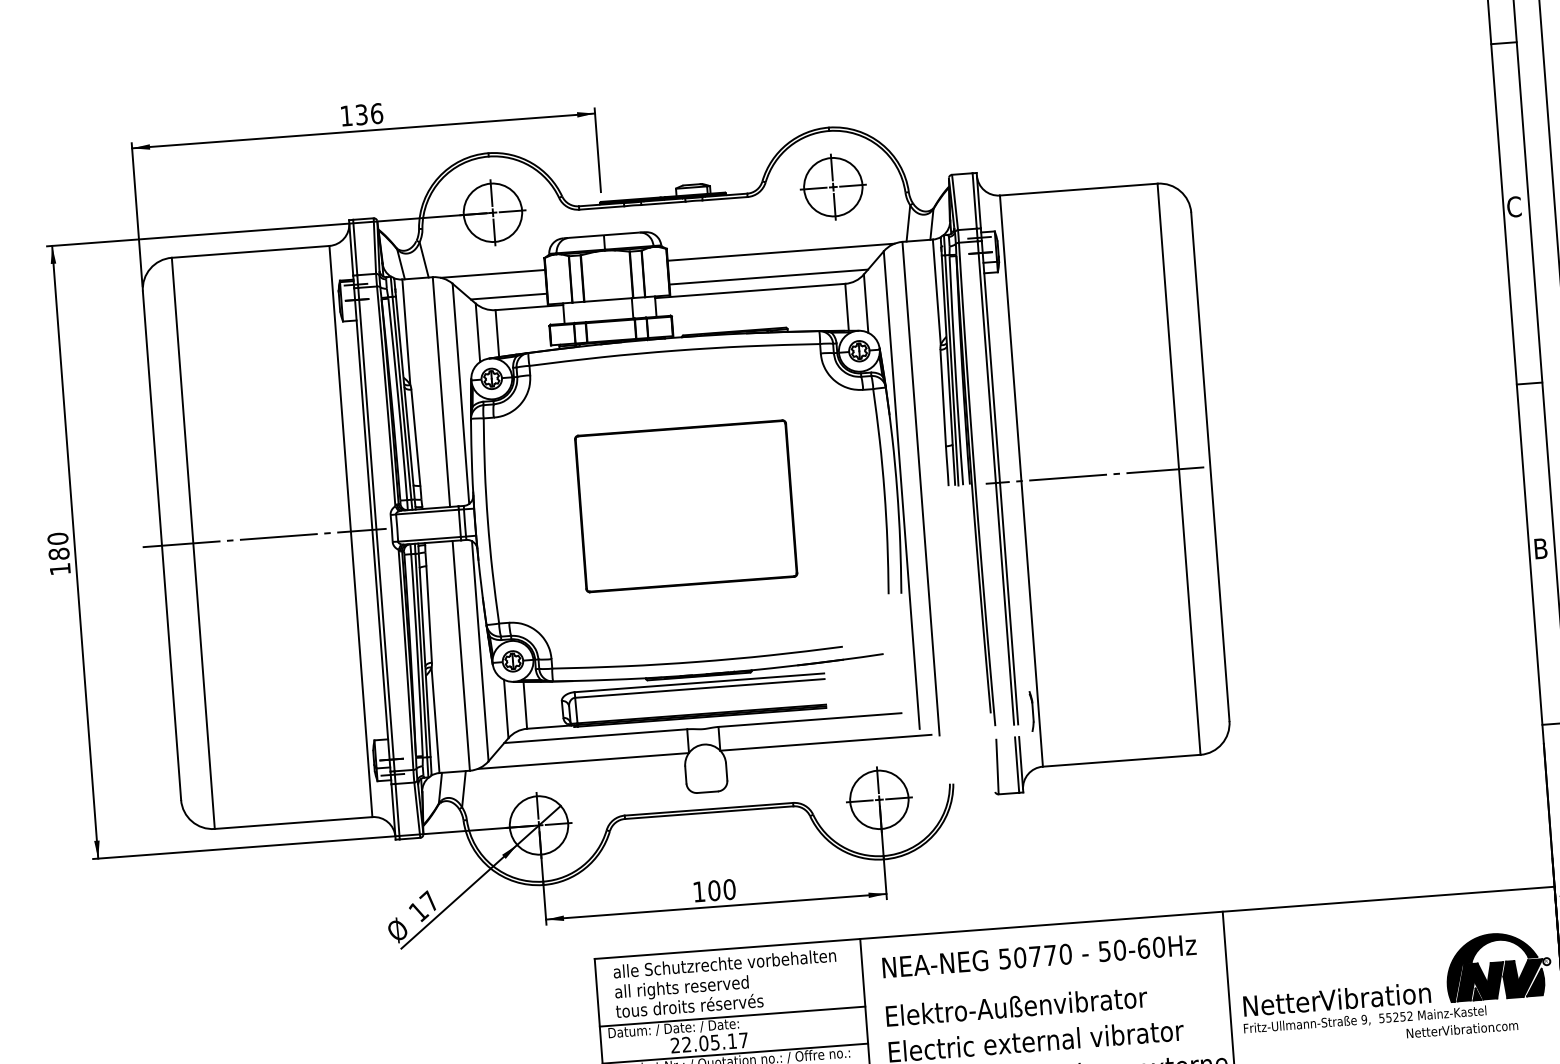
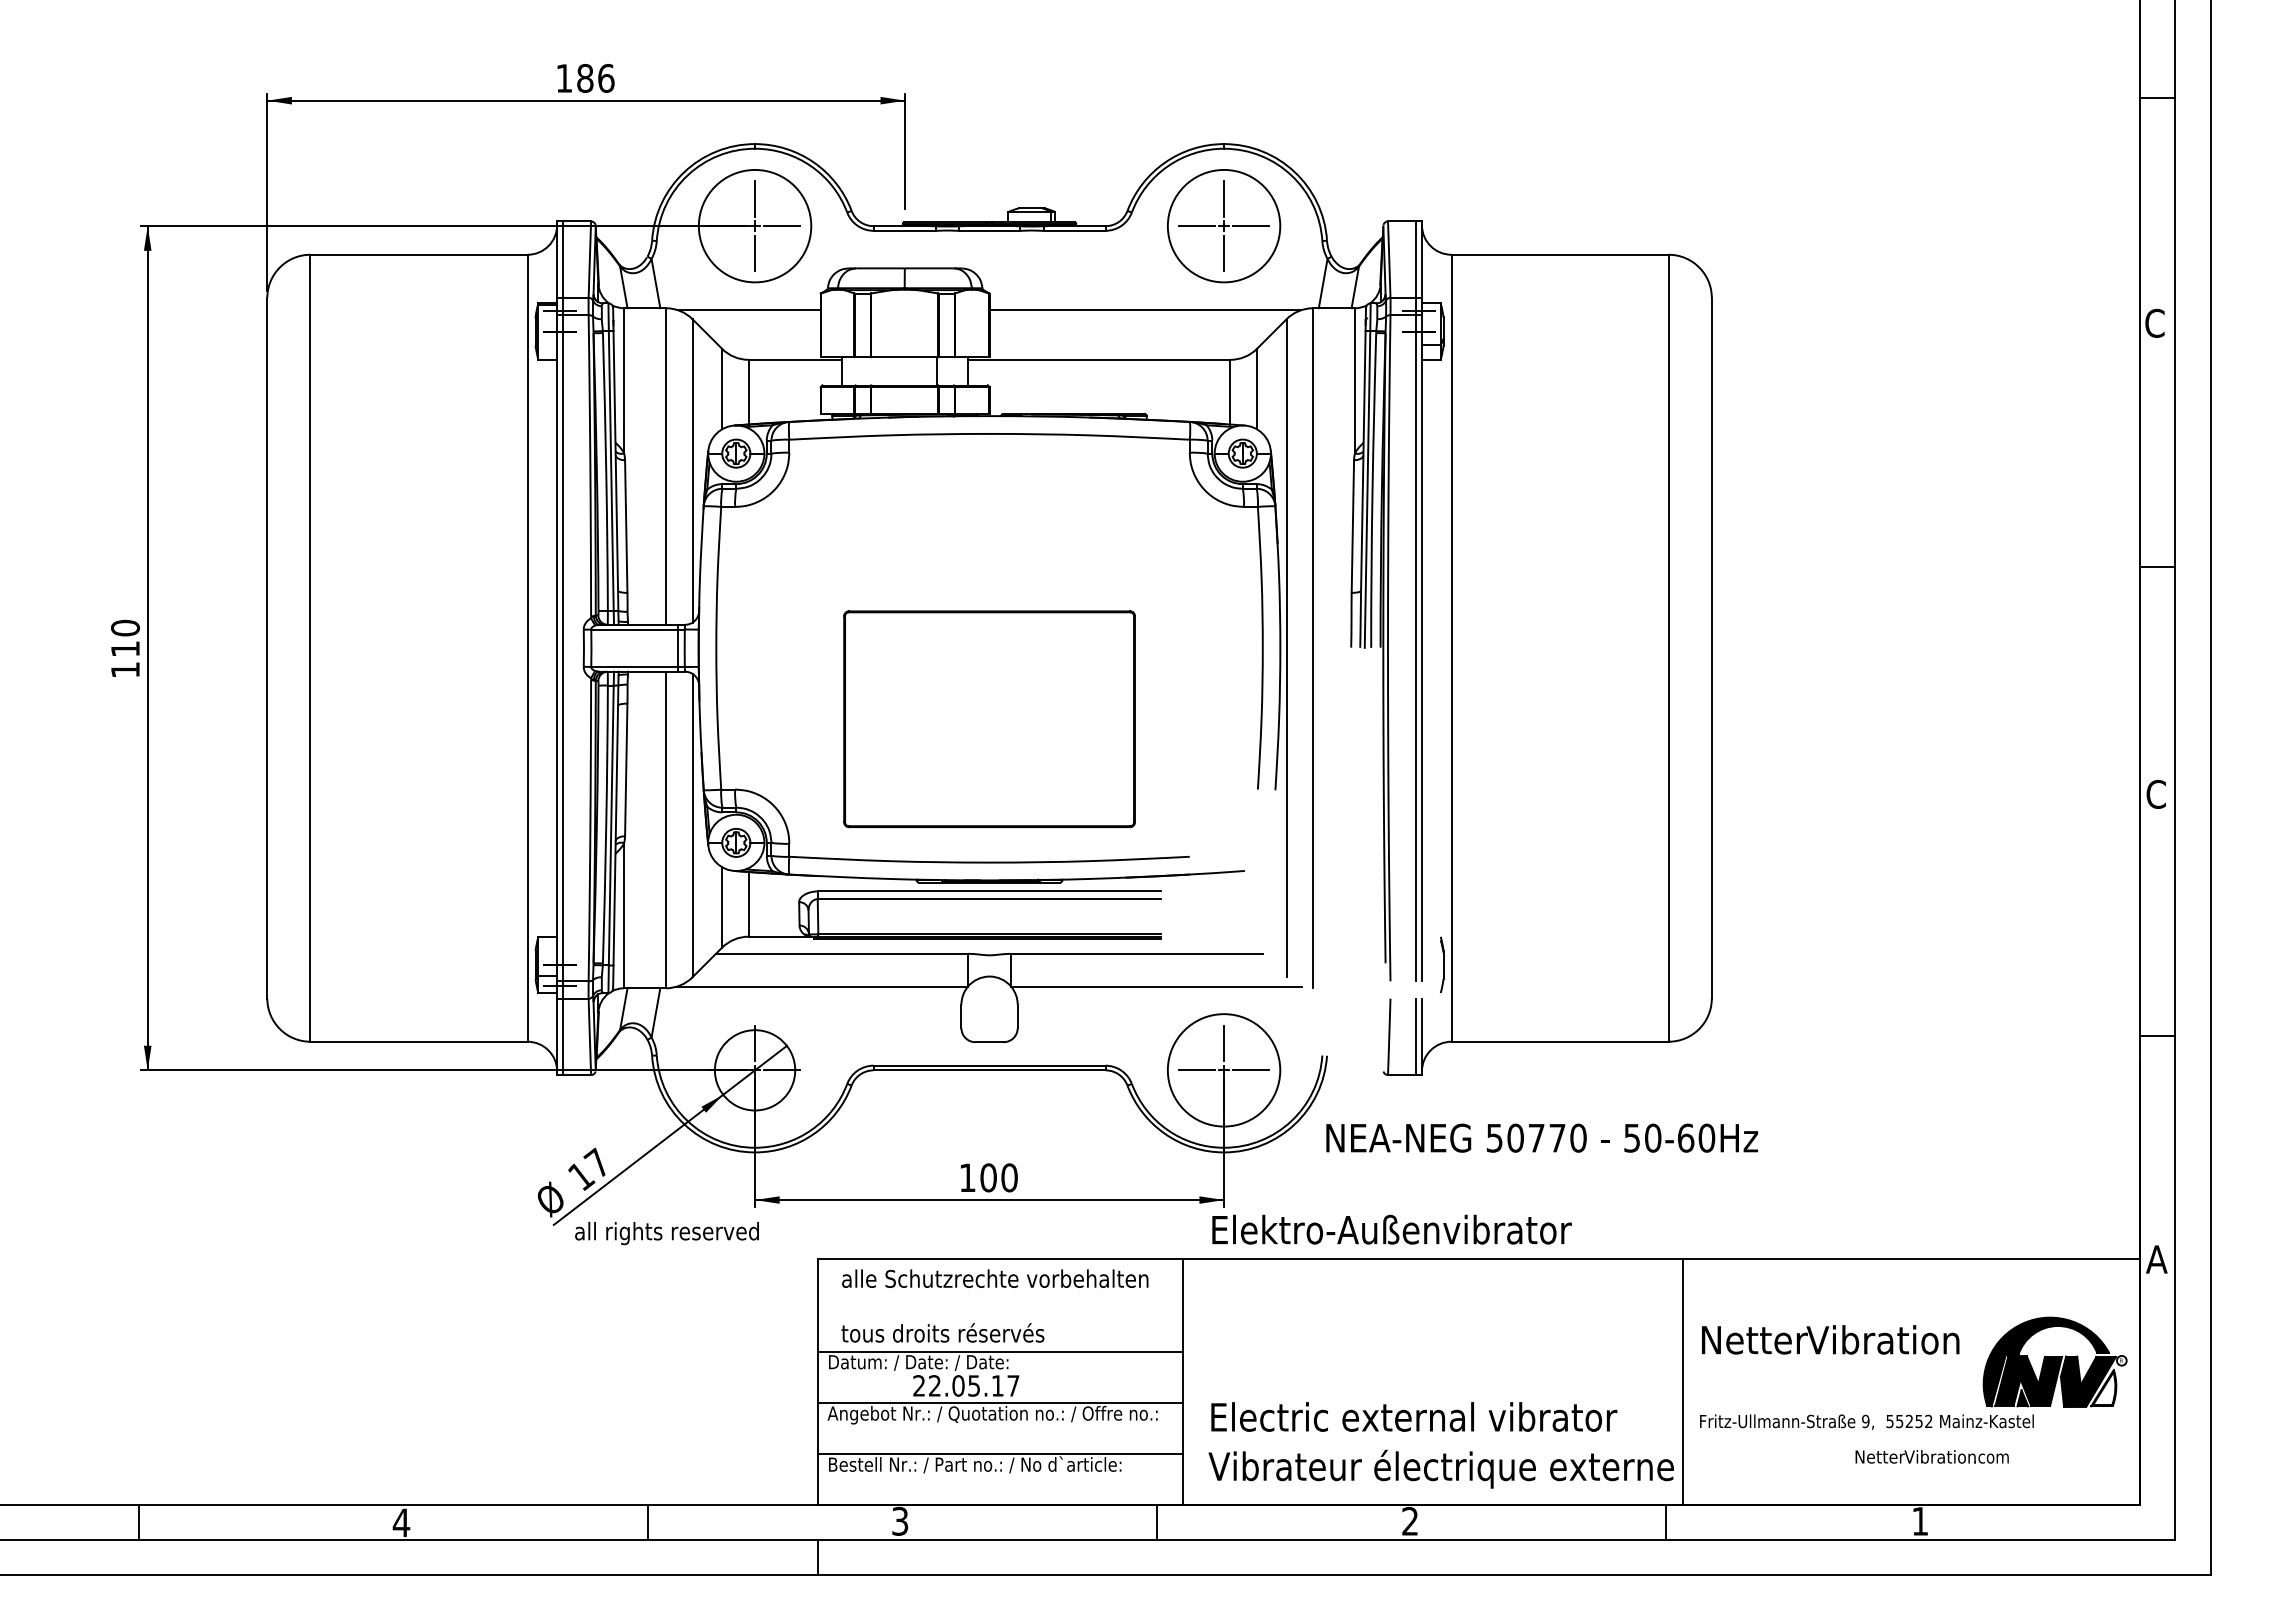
text: (361, 114) -> (585, 78), 136 -> 186
circle: (832, 187) -> (1223, 226), size x1.4
circle: (492, 213) -> (754, 226), size x1.4
line: (768, 276) -> (1126, 342), removed
line: (508, 296) -> (767, 342), removed
line: (1094, 475) -> (1552, 648), removed
part: (686, 506) -> (989, 719), moved
line: (264, 538) -> (408, 648), removed
text: (1540, 548) -> (2155, 793), B -> C
text: (59, 553) -> (125, 648), 180 -> 110
circle: (879, 800) -> (1223, 1070), size x1.4
text: (1038, 955) -> (1541, 1137), moved
fill: (1535, 982) -> (2103, 1388), removed
text: (681, 988) -> (666, 1233), moved
text: (1336, 999) -> (1830, 1339), moved
text: (1016, 1006) -> (1391, 1229), moved
text: (1461, 1029) -> (1931, 1456), moved

